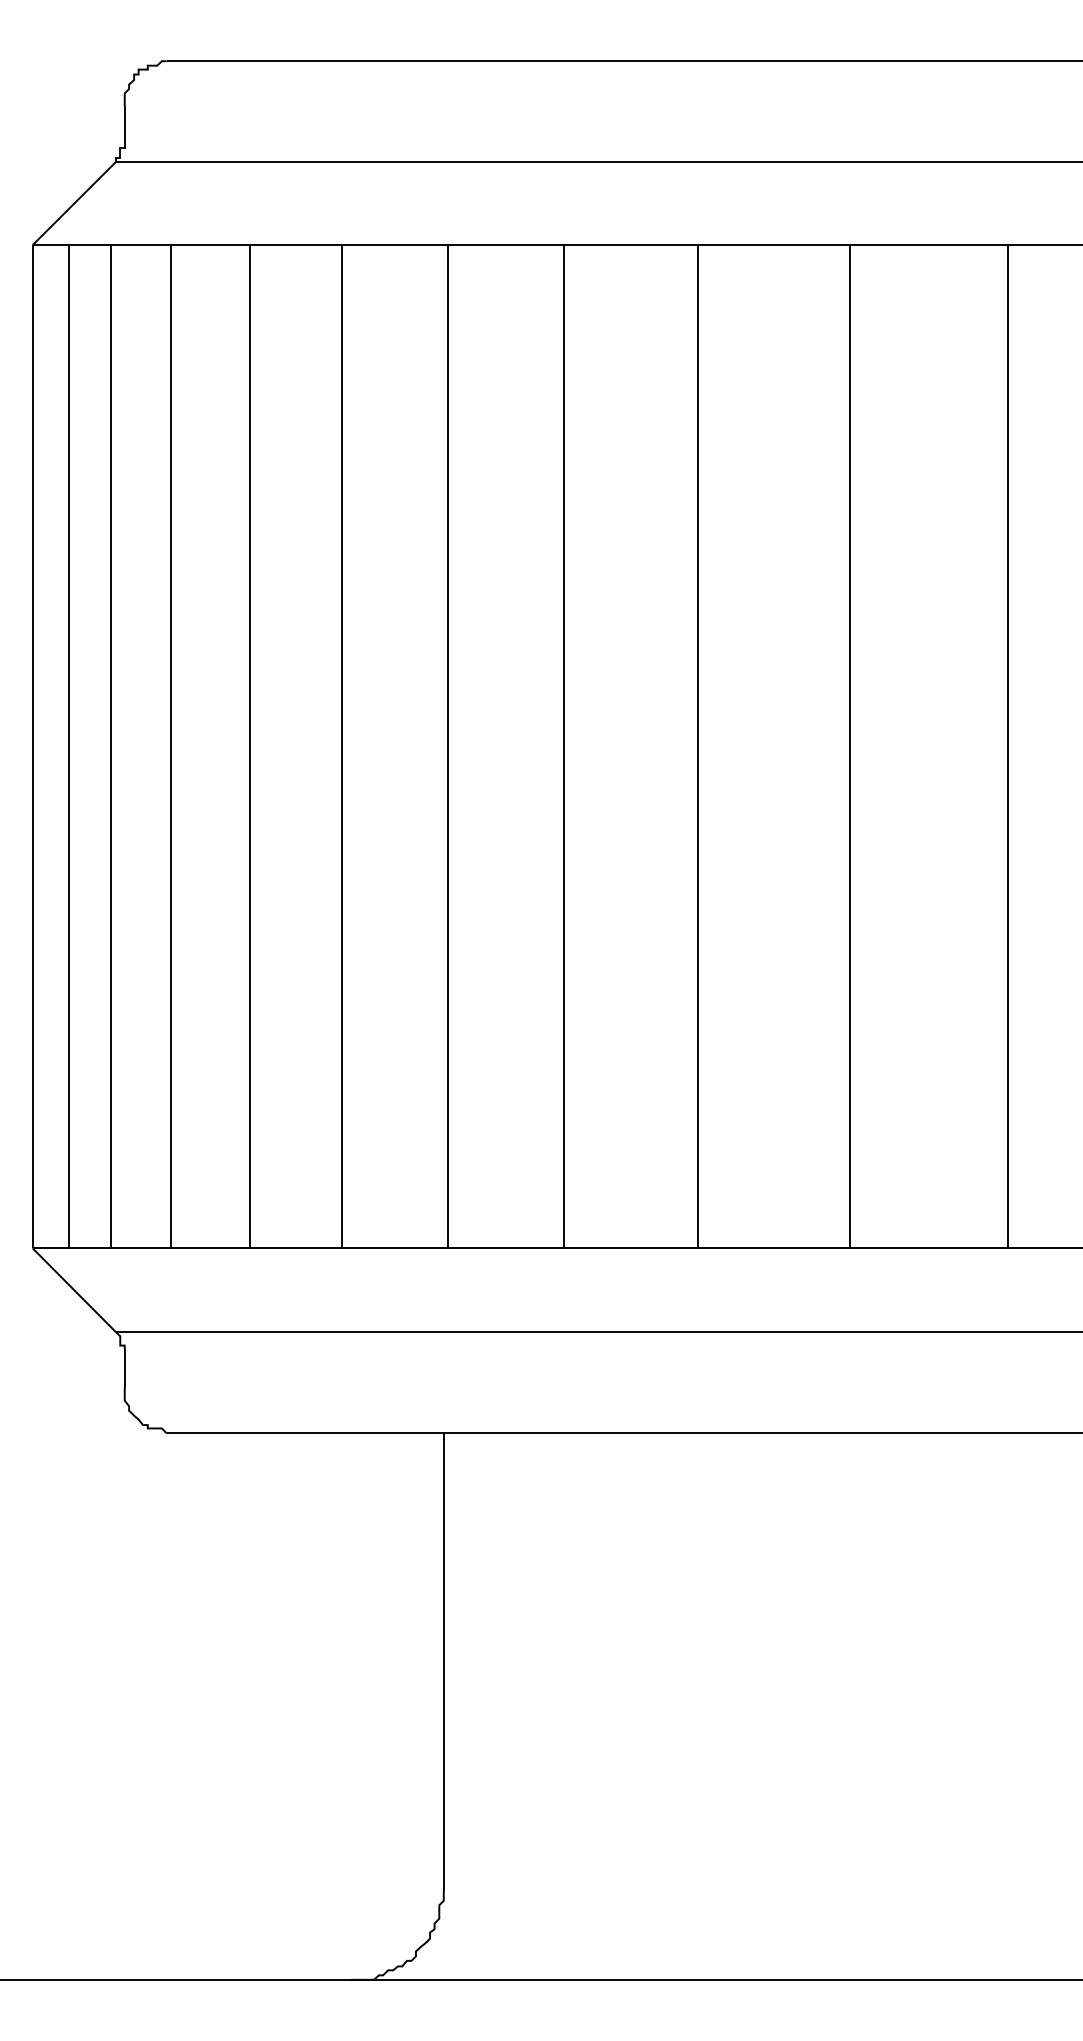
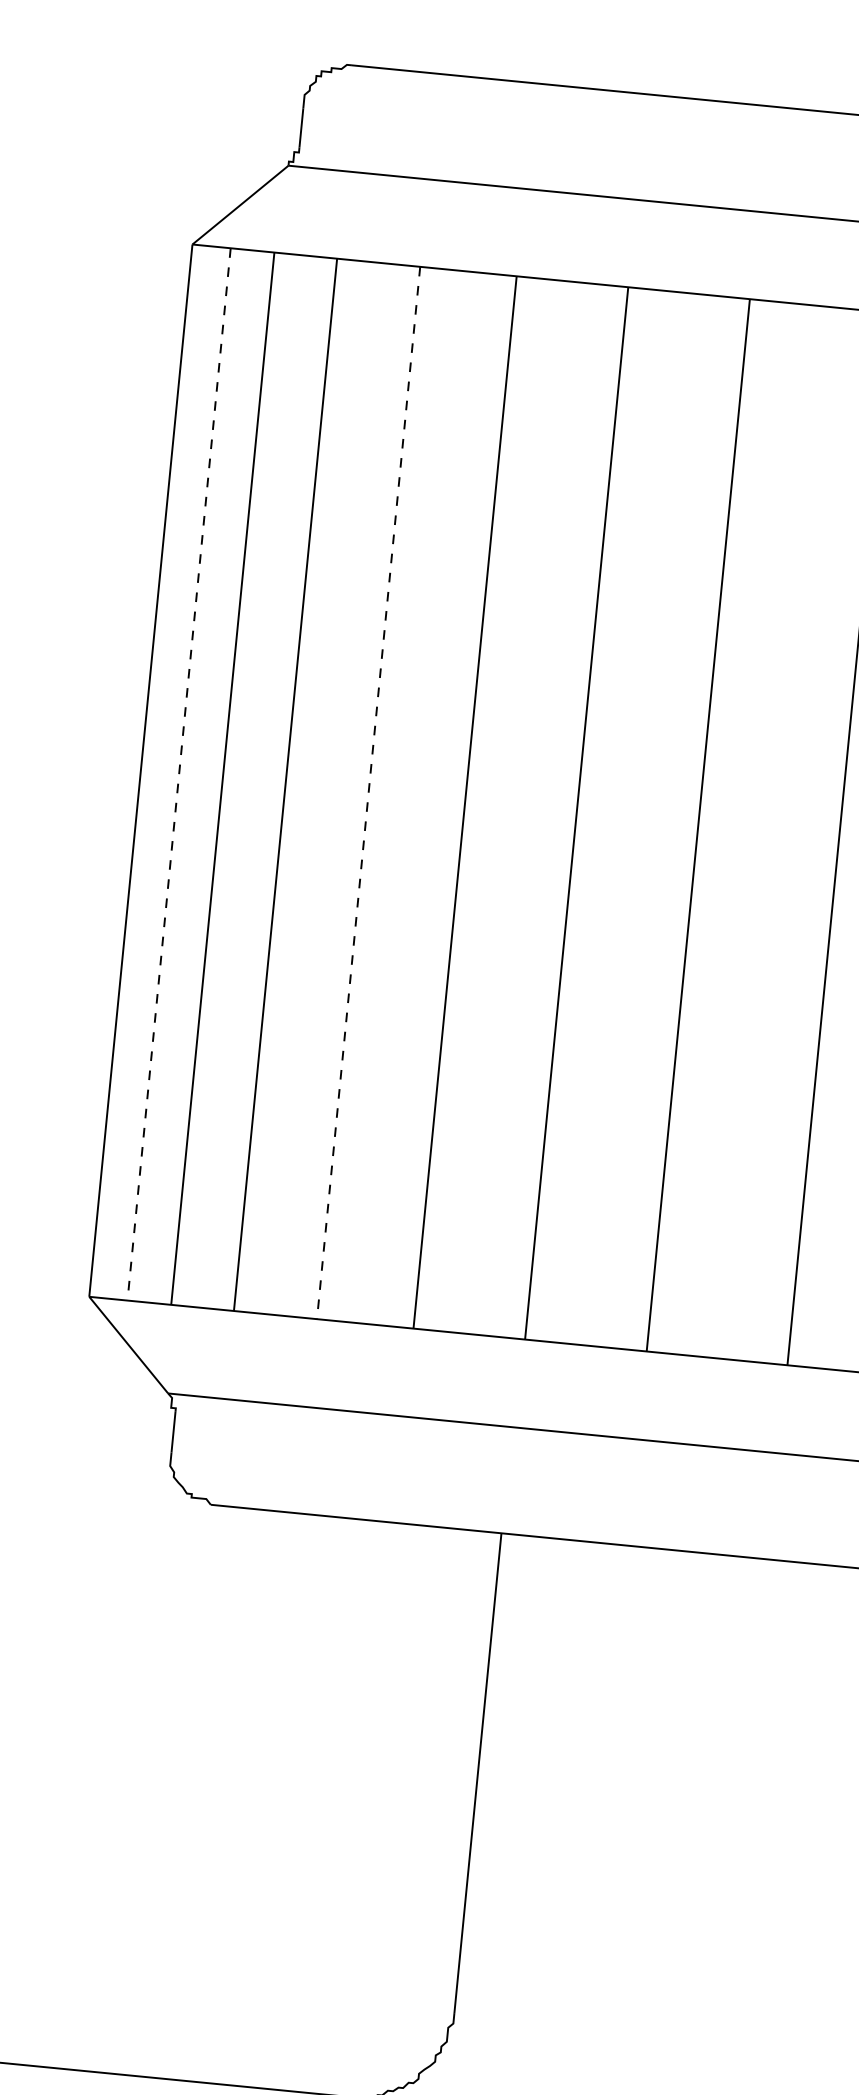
line: (69, 746) -> (179, 774), solid -> dashed
line: (249, 746) -> (368, 792), solid -> dashed

